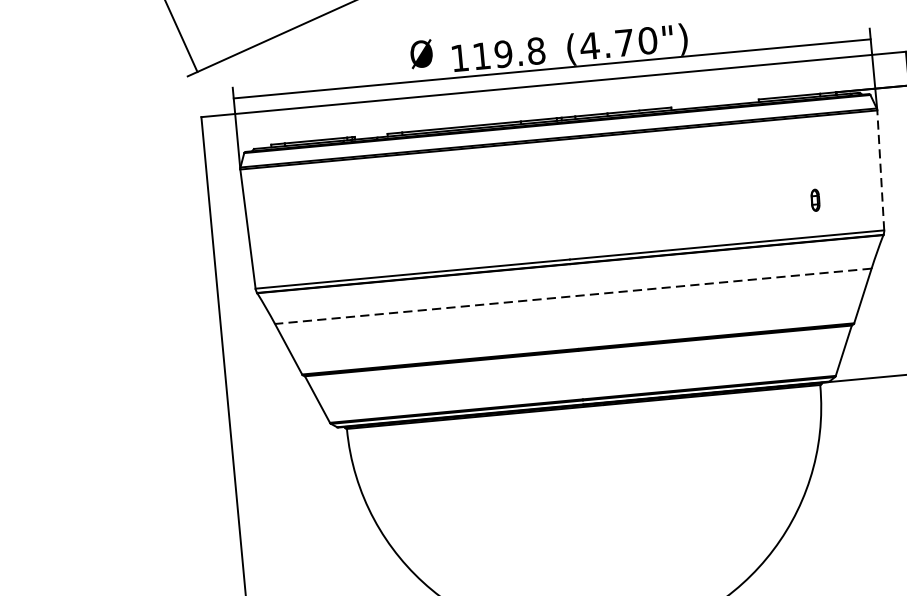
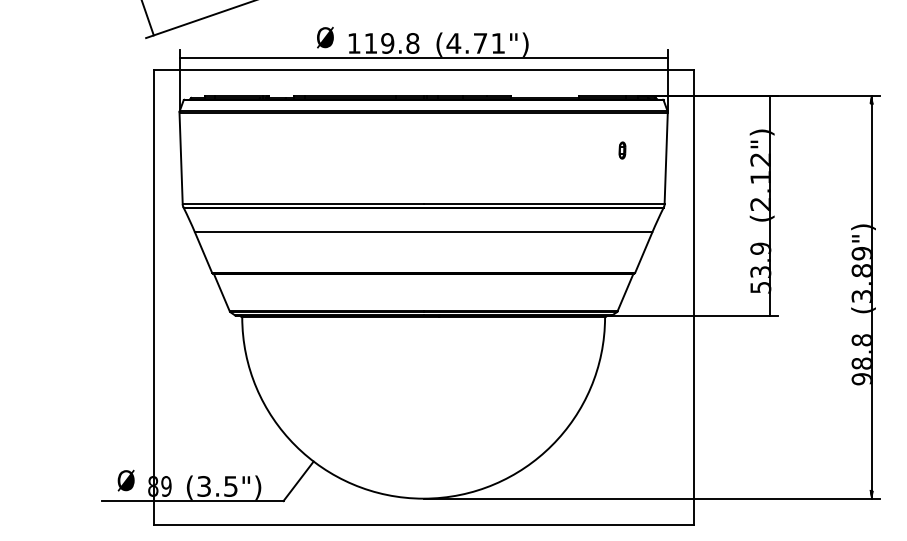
text: (648, 40) -> (498, 43), (4.70") -> (4.71")
line: (881, 170) -> (666, 158), dashed -> solid
part: (815, 200) -> (622, 150), moved
line: (573, 296) -> (423, 232), dashed -> solid

